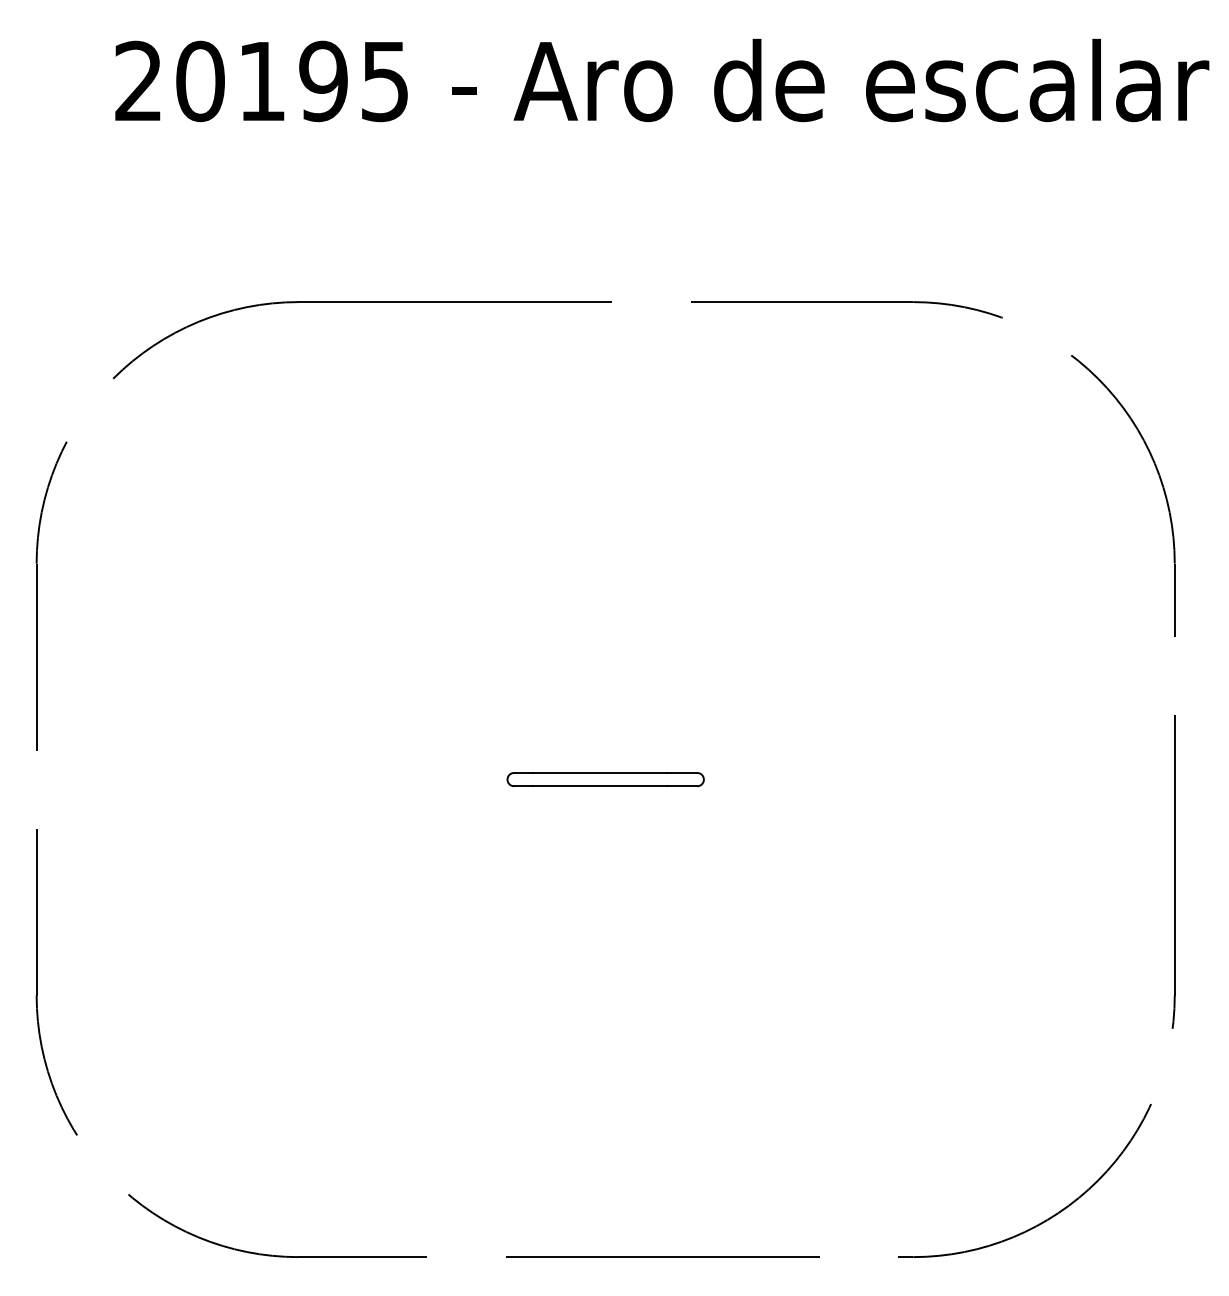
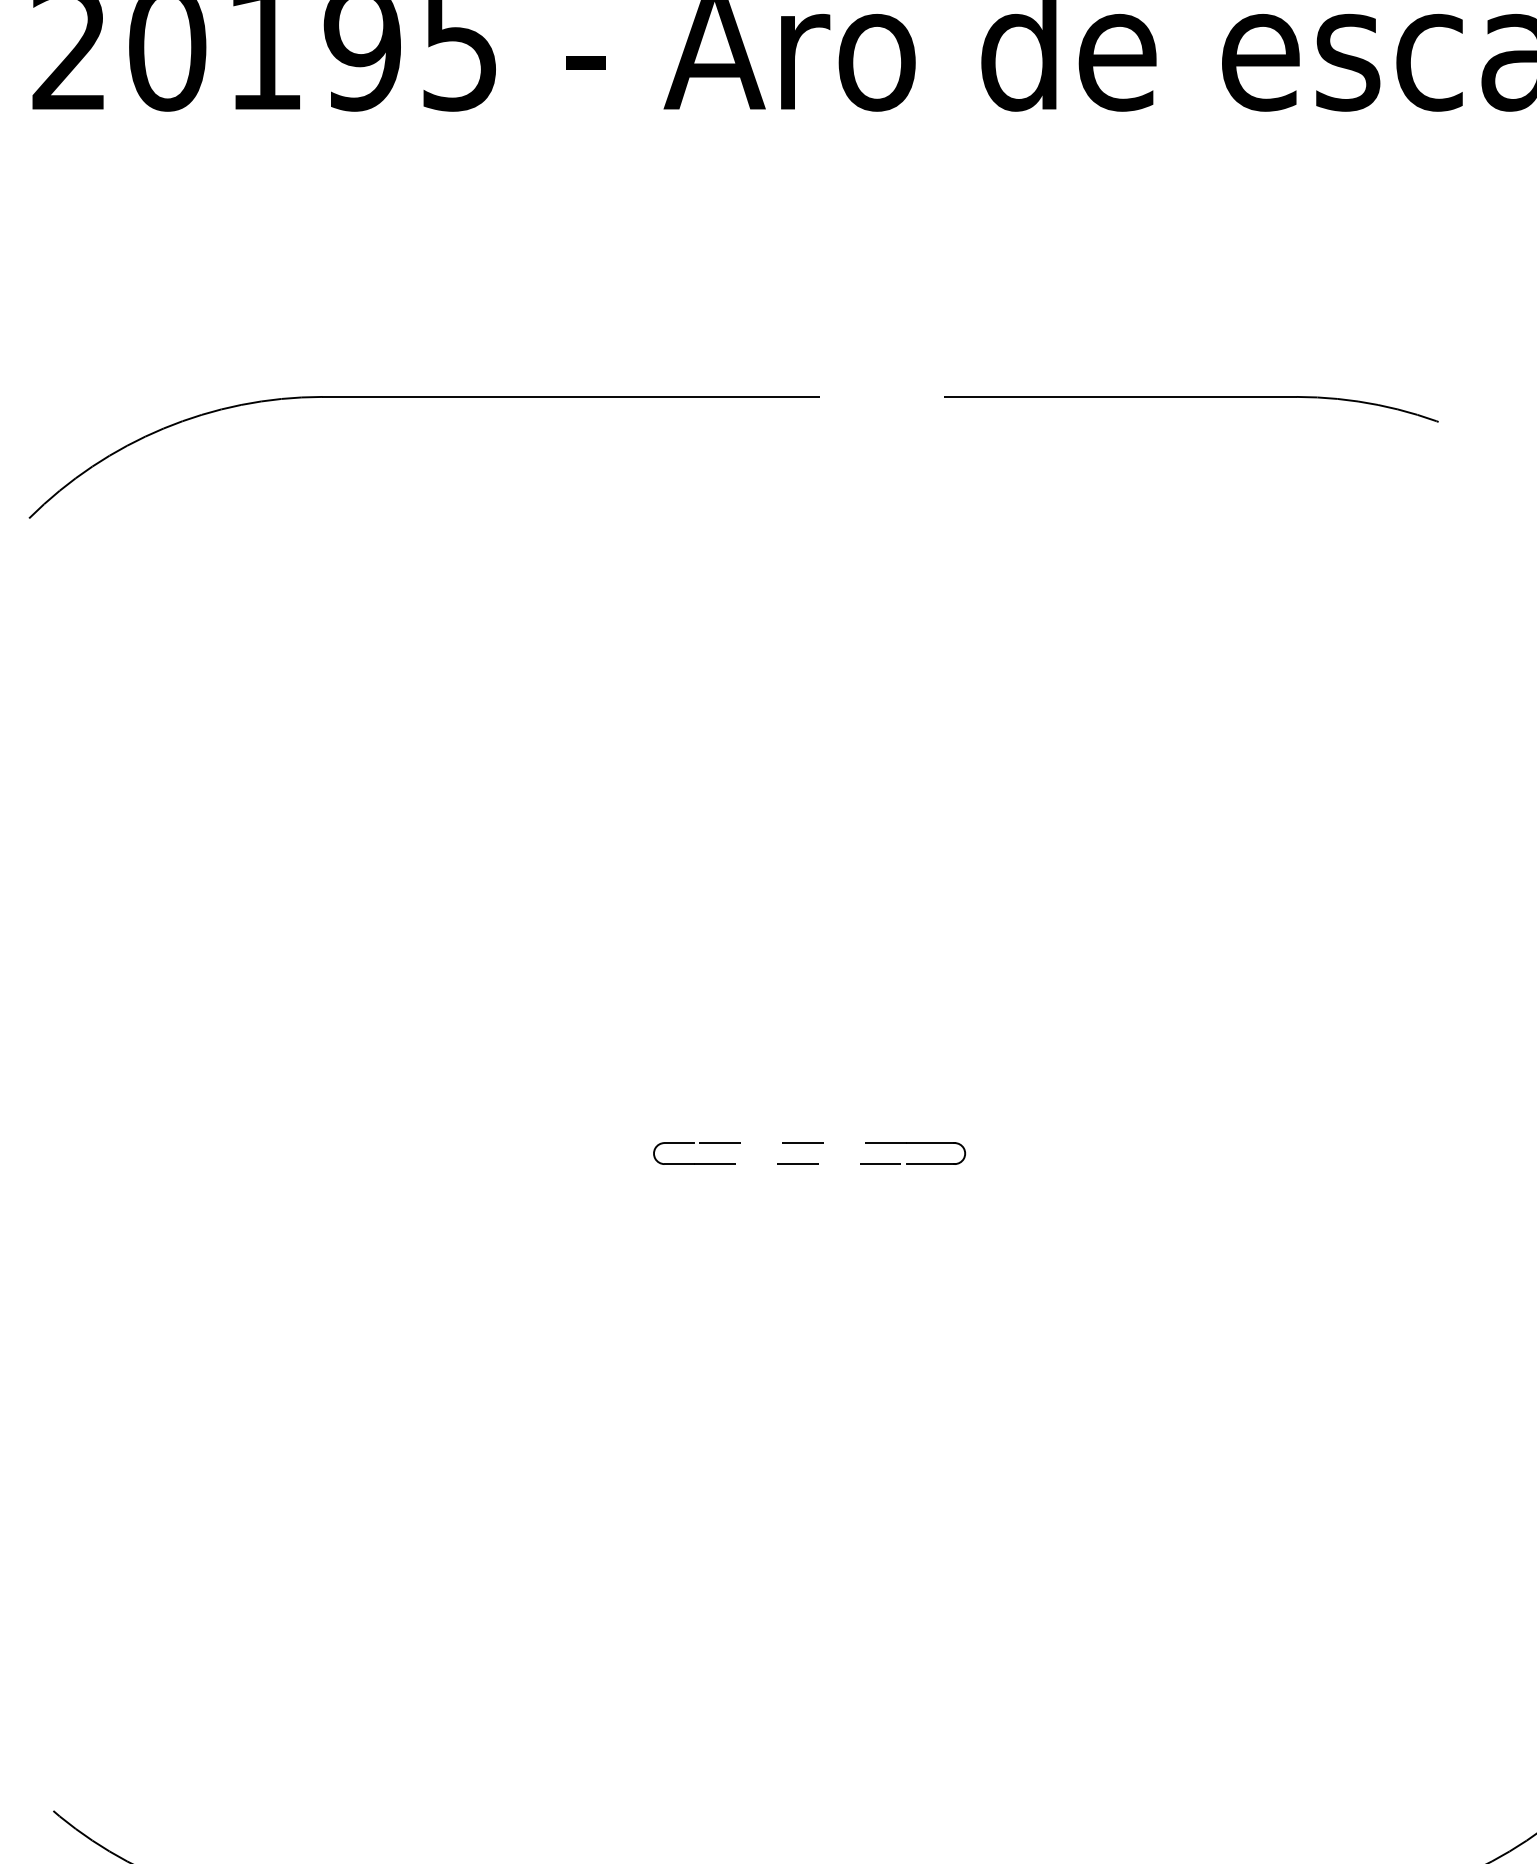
line: (599, 772) -> (799, 1142), solid -> dashed
line: (600, 786) -> (801, 1164), solid -> dashed

